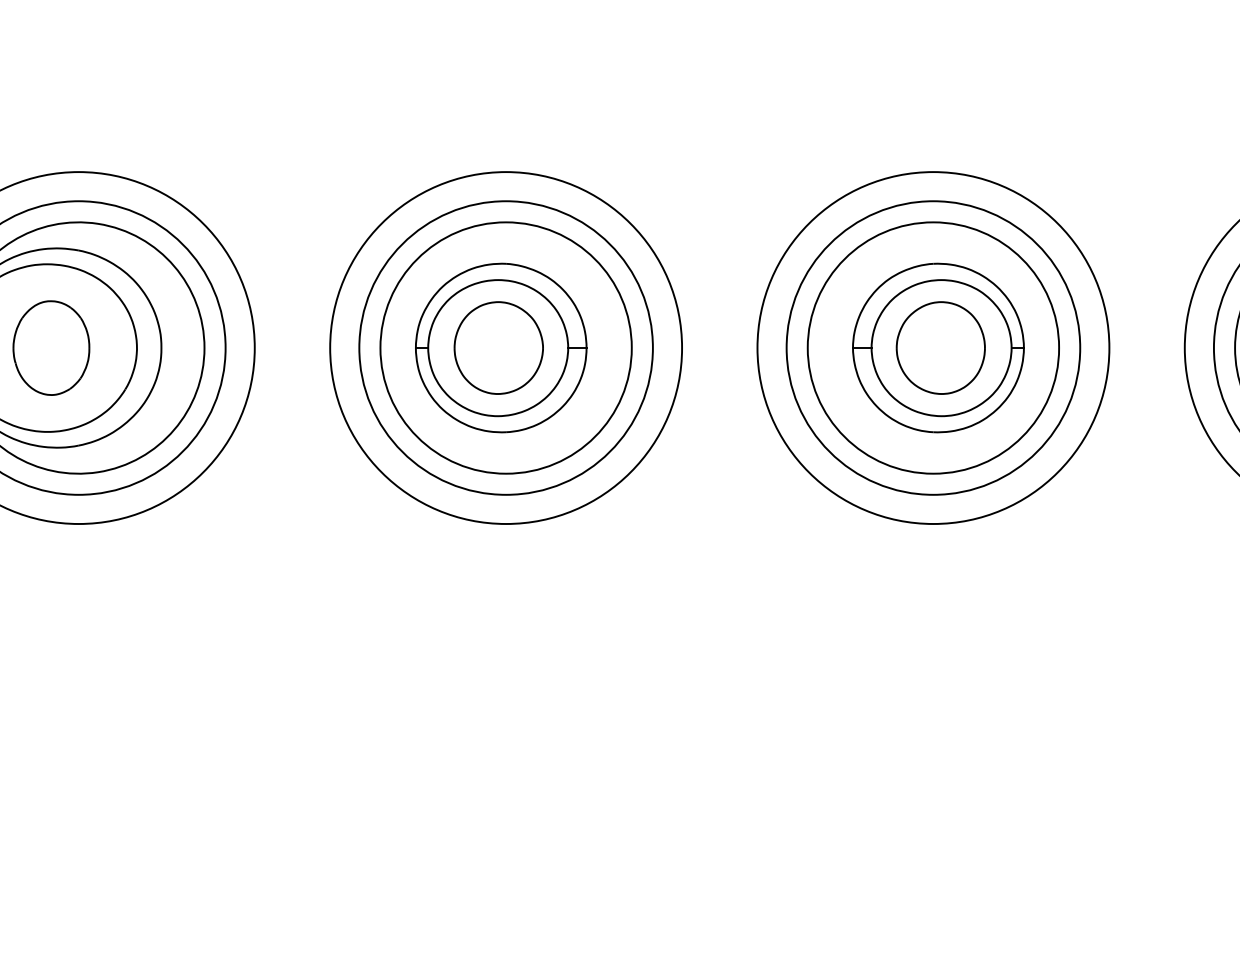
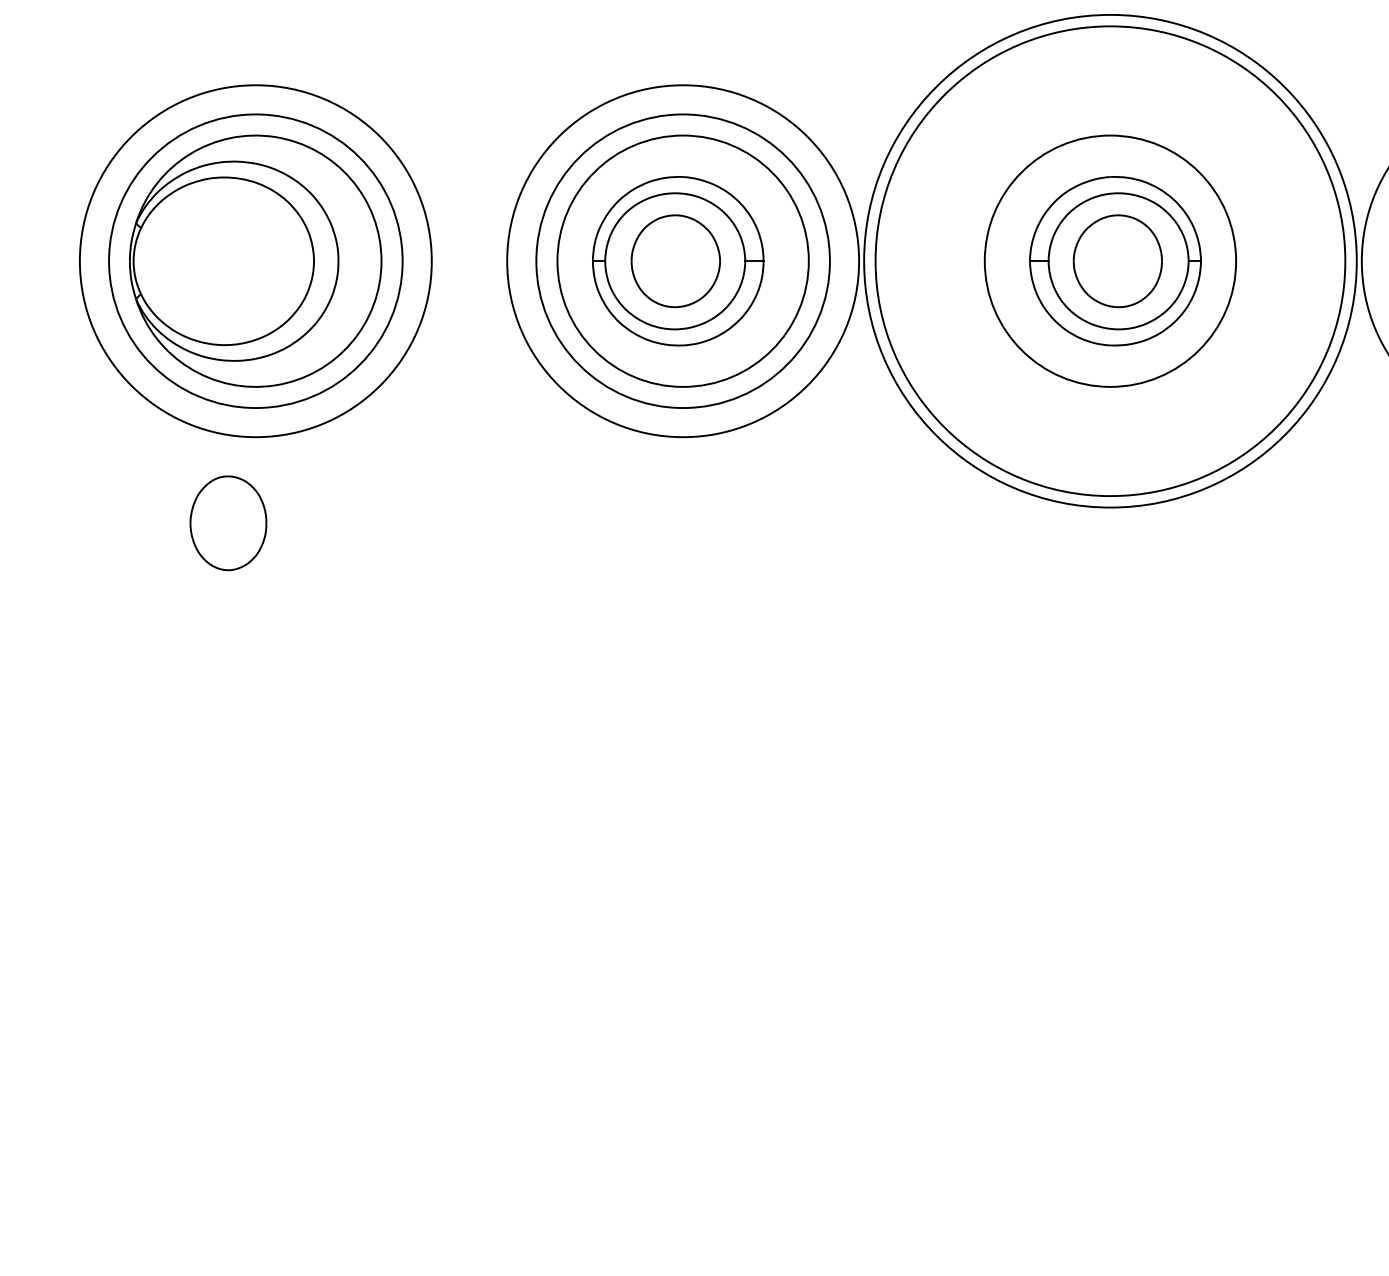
part: (51, 348) -> (228, 523), moved
circle: (933, 348) -> (1110, 261), size x1.4
circle: (933, 348) -> (1110, 261), size x1.6

